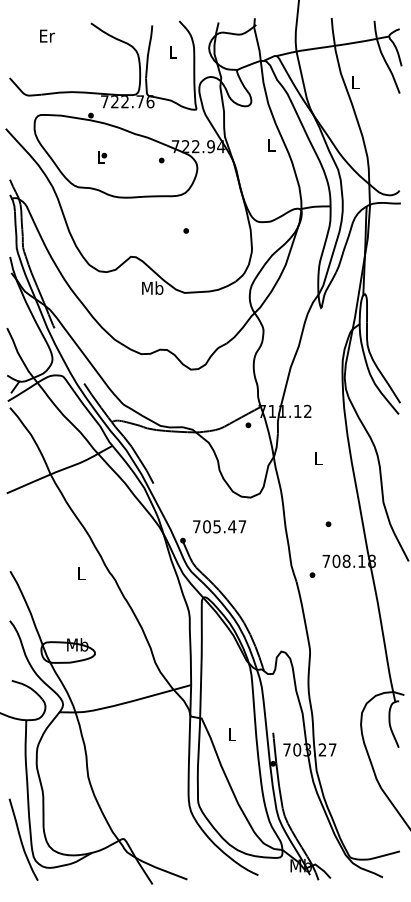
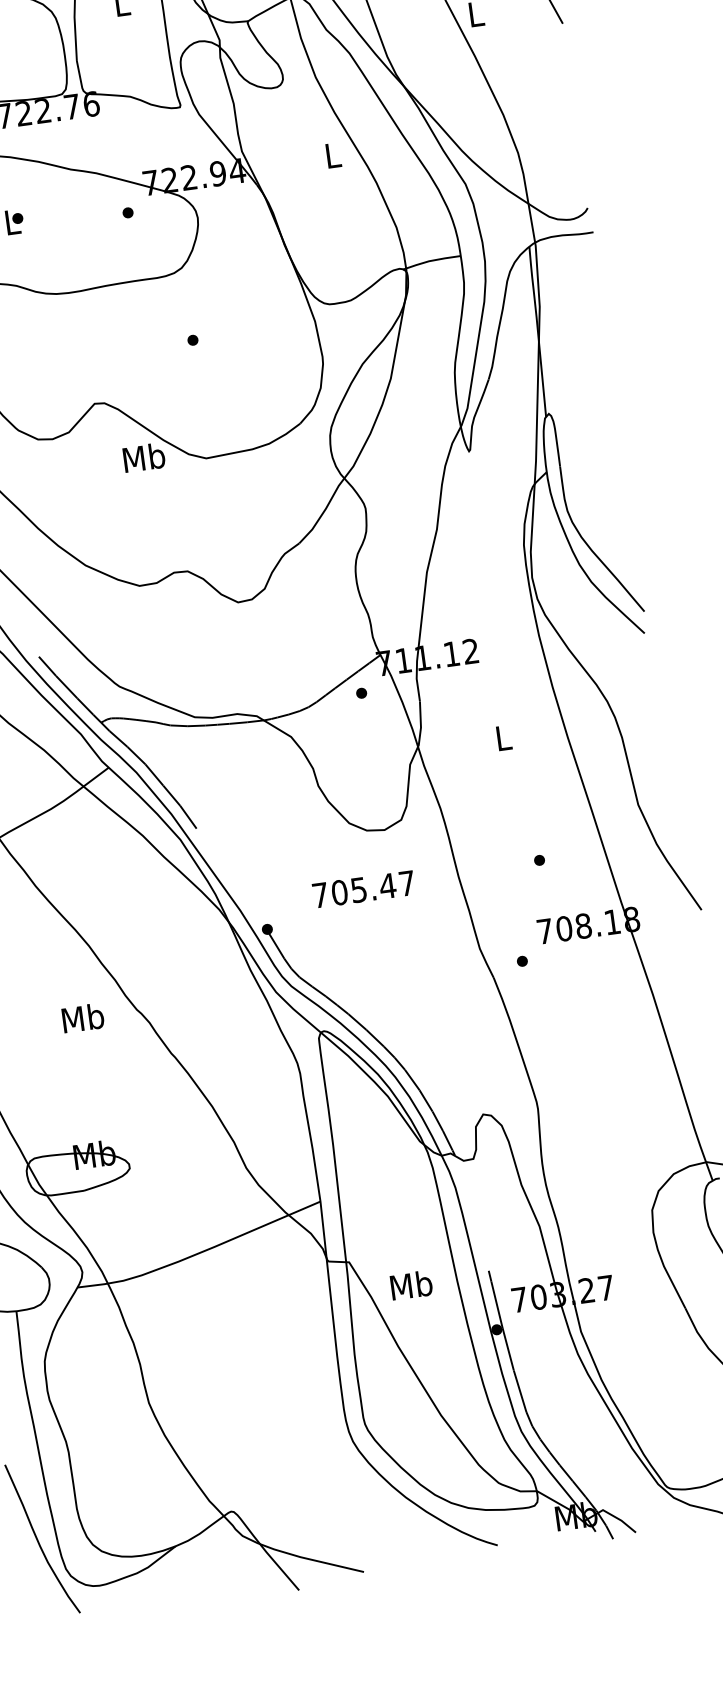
text: (219, 526) -> (363, 888), moved
text: (81, 573) -> (83, 1018), L -> Mb
text: (231, 734) -> (409, 1284), L -> Mb

